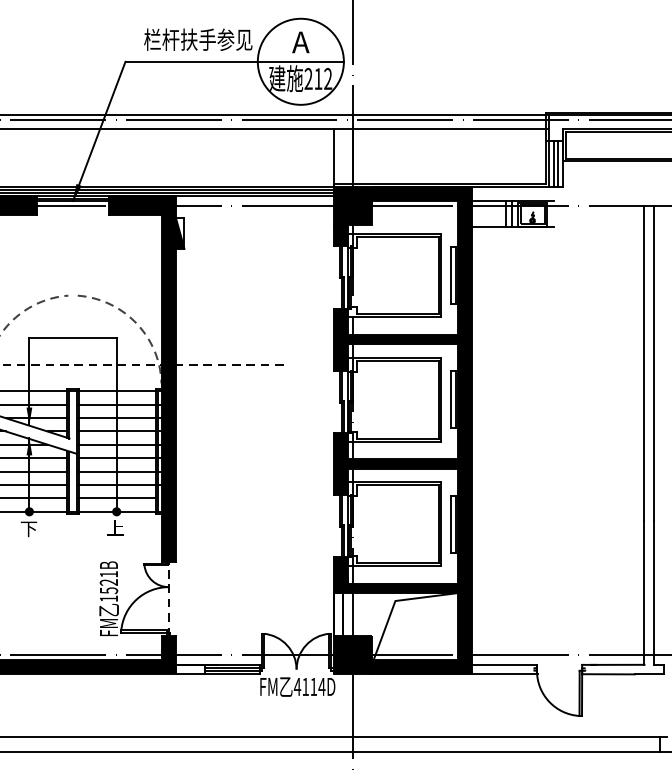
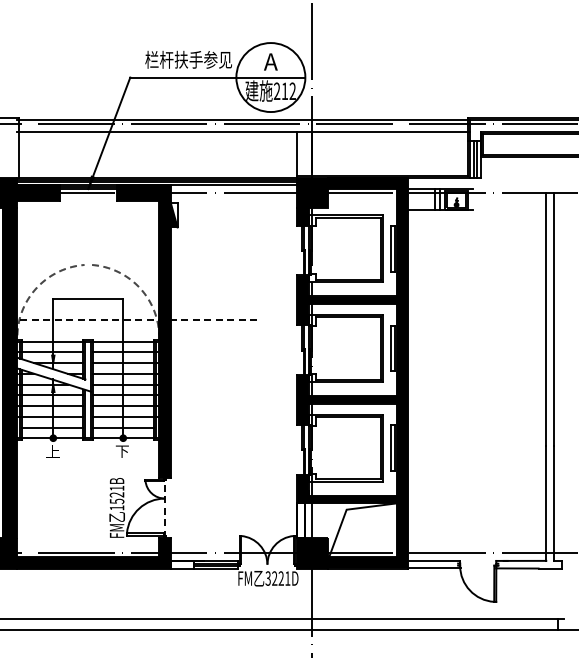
text: (28, 528) -> (52, 451), 下 -> 上
text: (114, 528) -> (121, 451), 上 -> 下
text: (309, 686) -> (277, 578), 4114D -> 3221D

